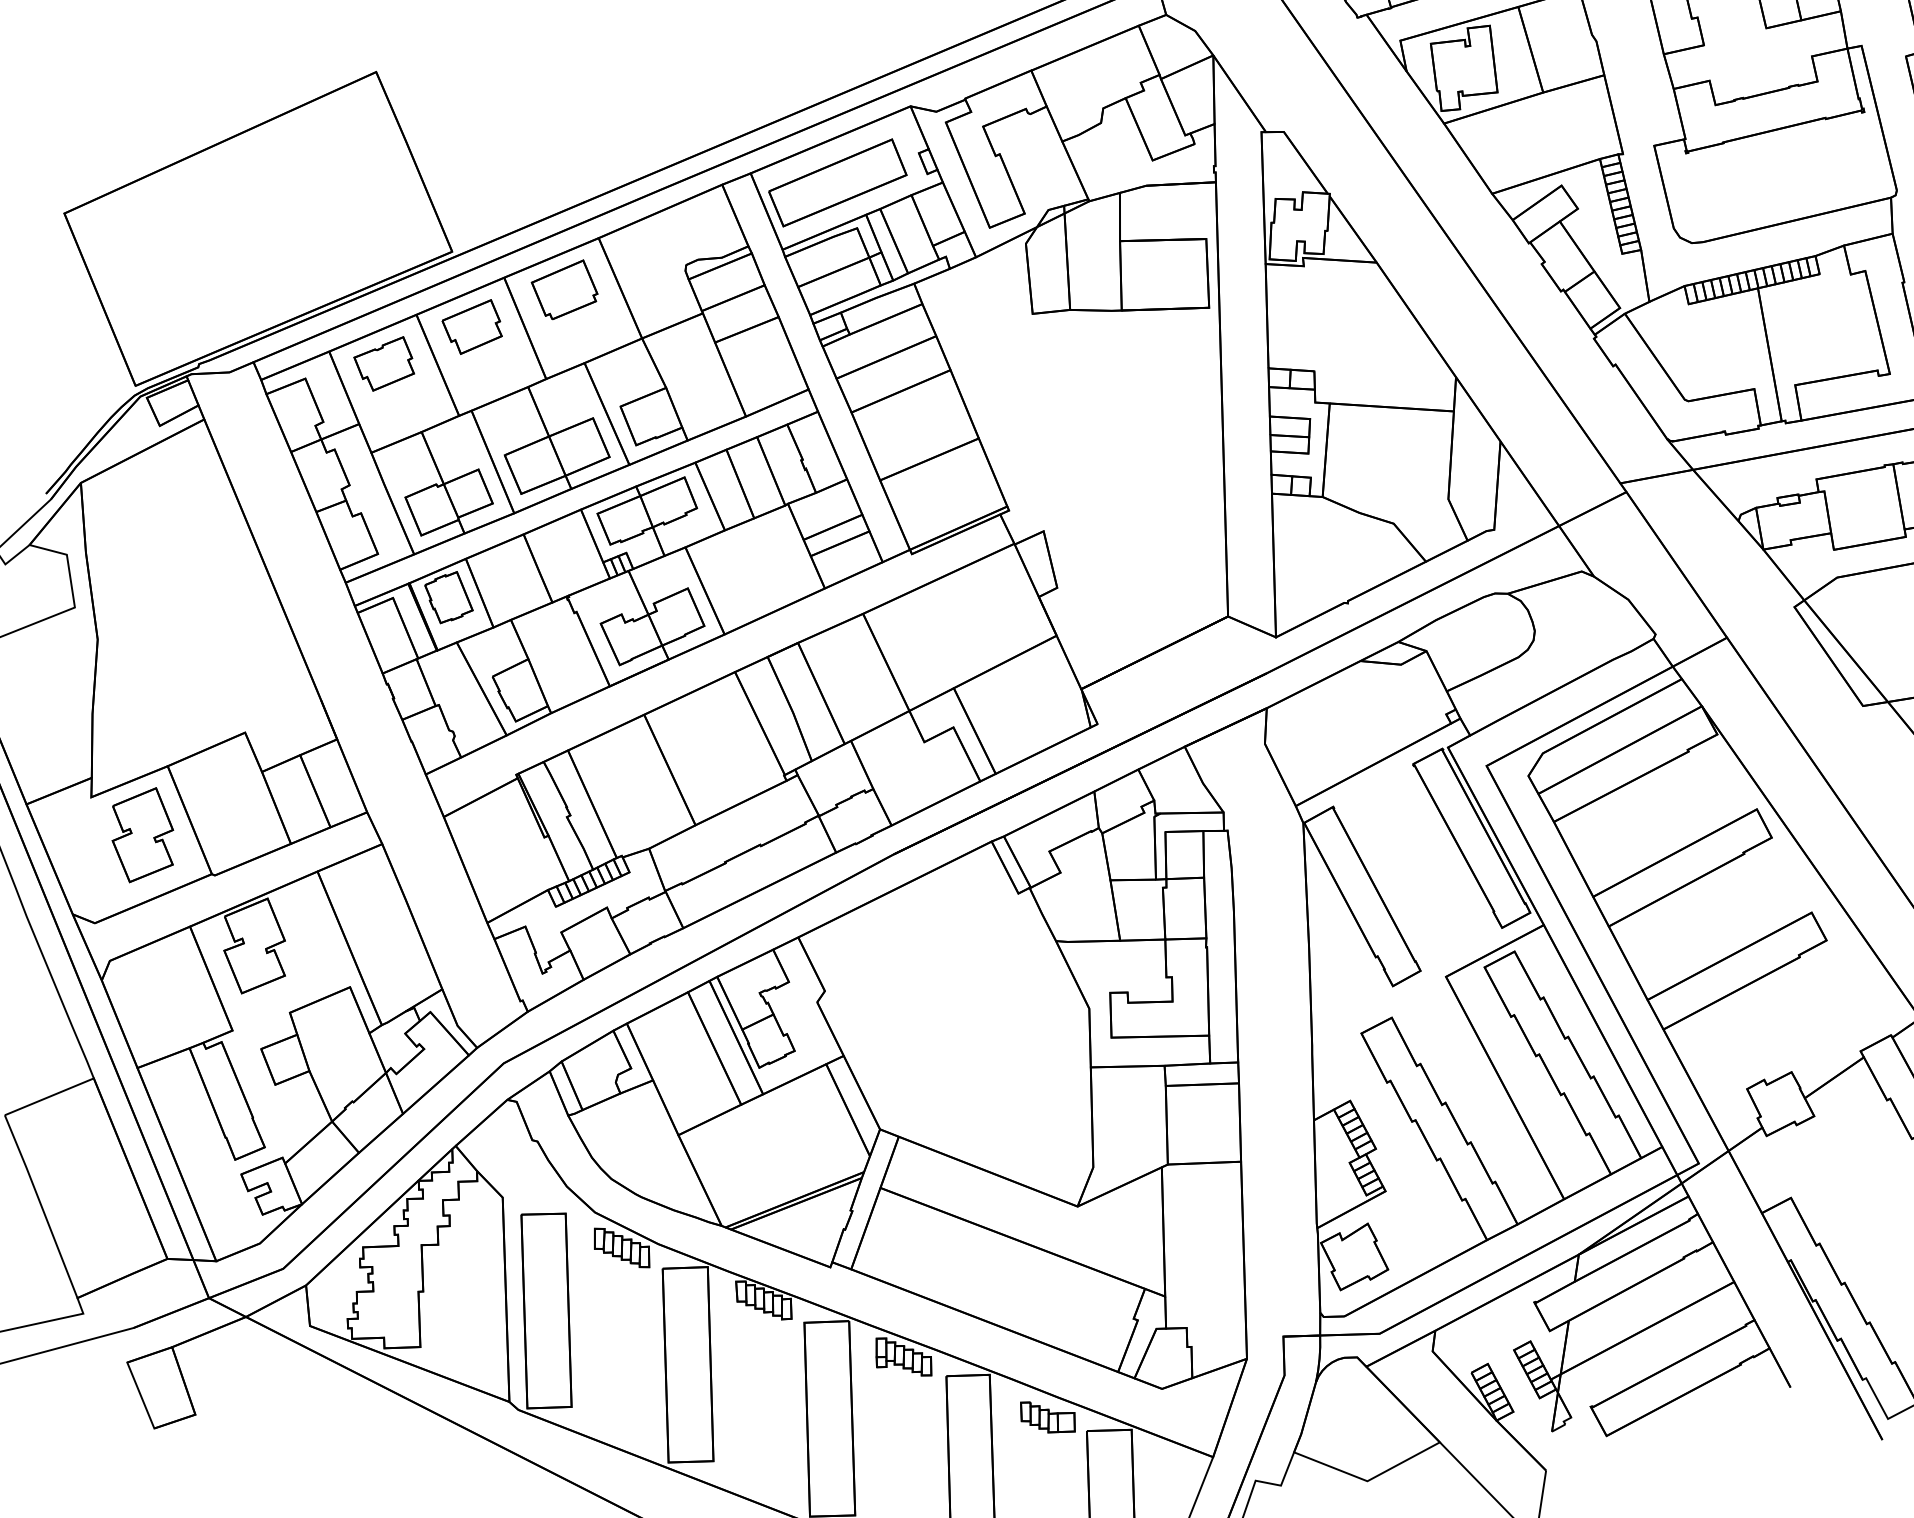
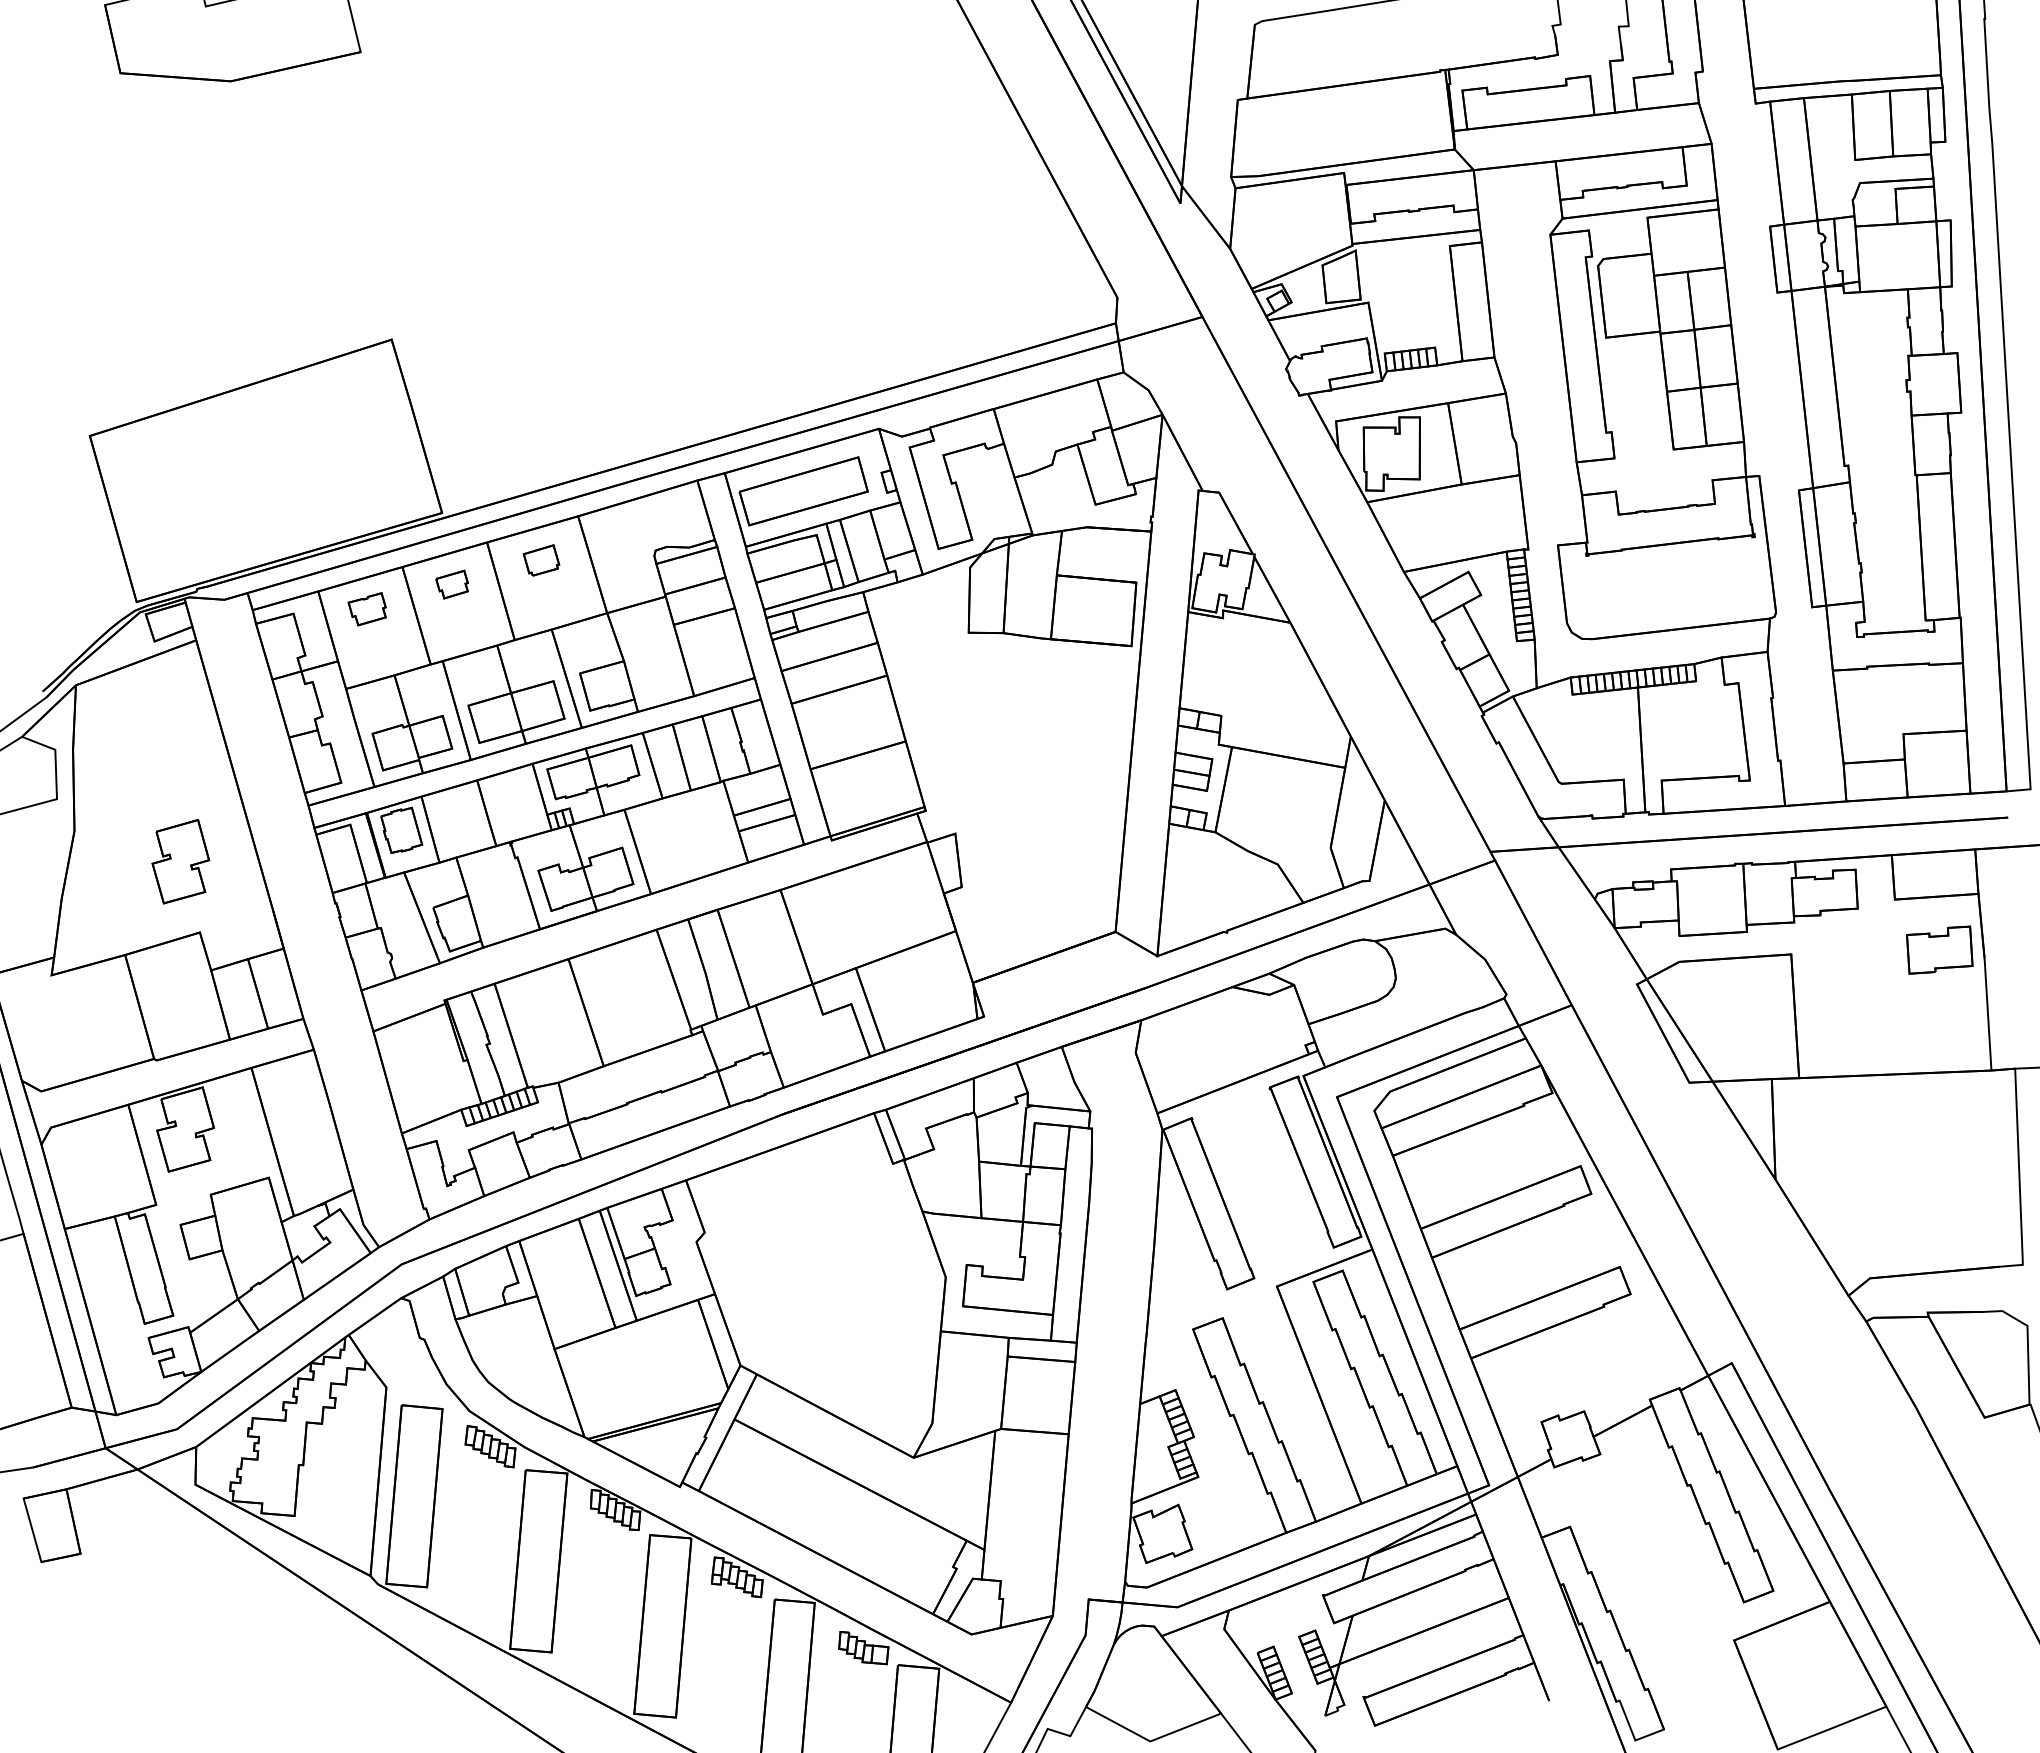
part: (564, 290) -> (541, 560), size x0.6
part: (471, 327) -> (451, 584), size x0.6
part: (383, 364) -> (366, 609), size x0.7
part: (142, 835) -> (180, 861), moved

